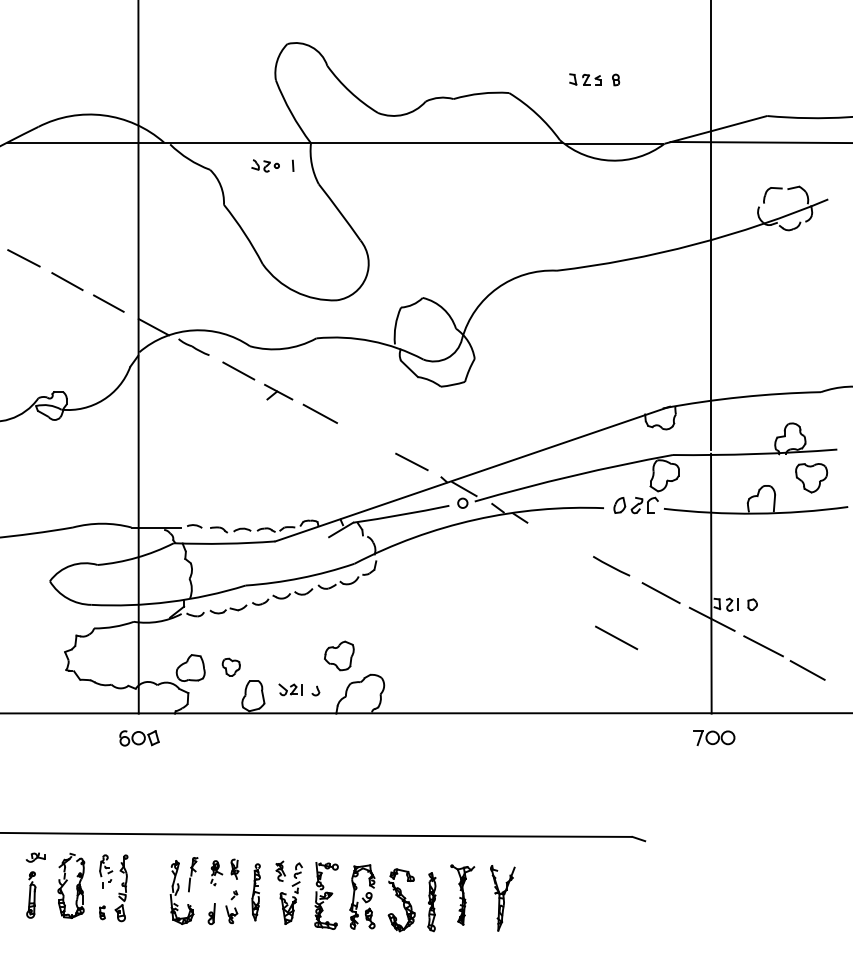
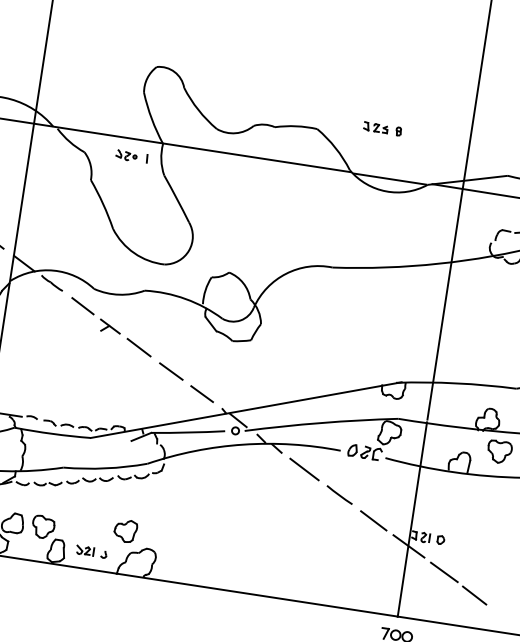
line: (366, 438) -> (170, 371), added
line: (616, 637) -> (304, 469), moved
part: (231, 667) -> (43, 527), size x1.67

